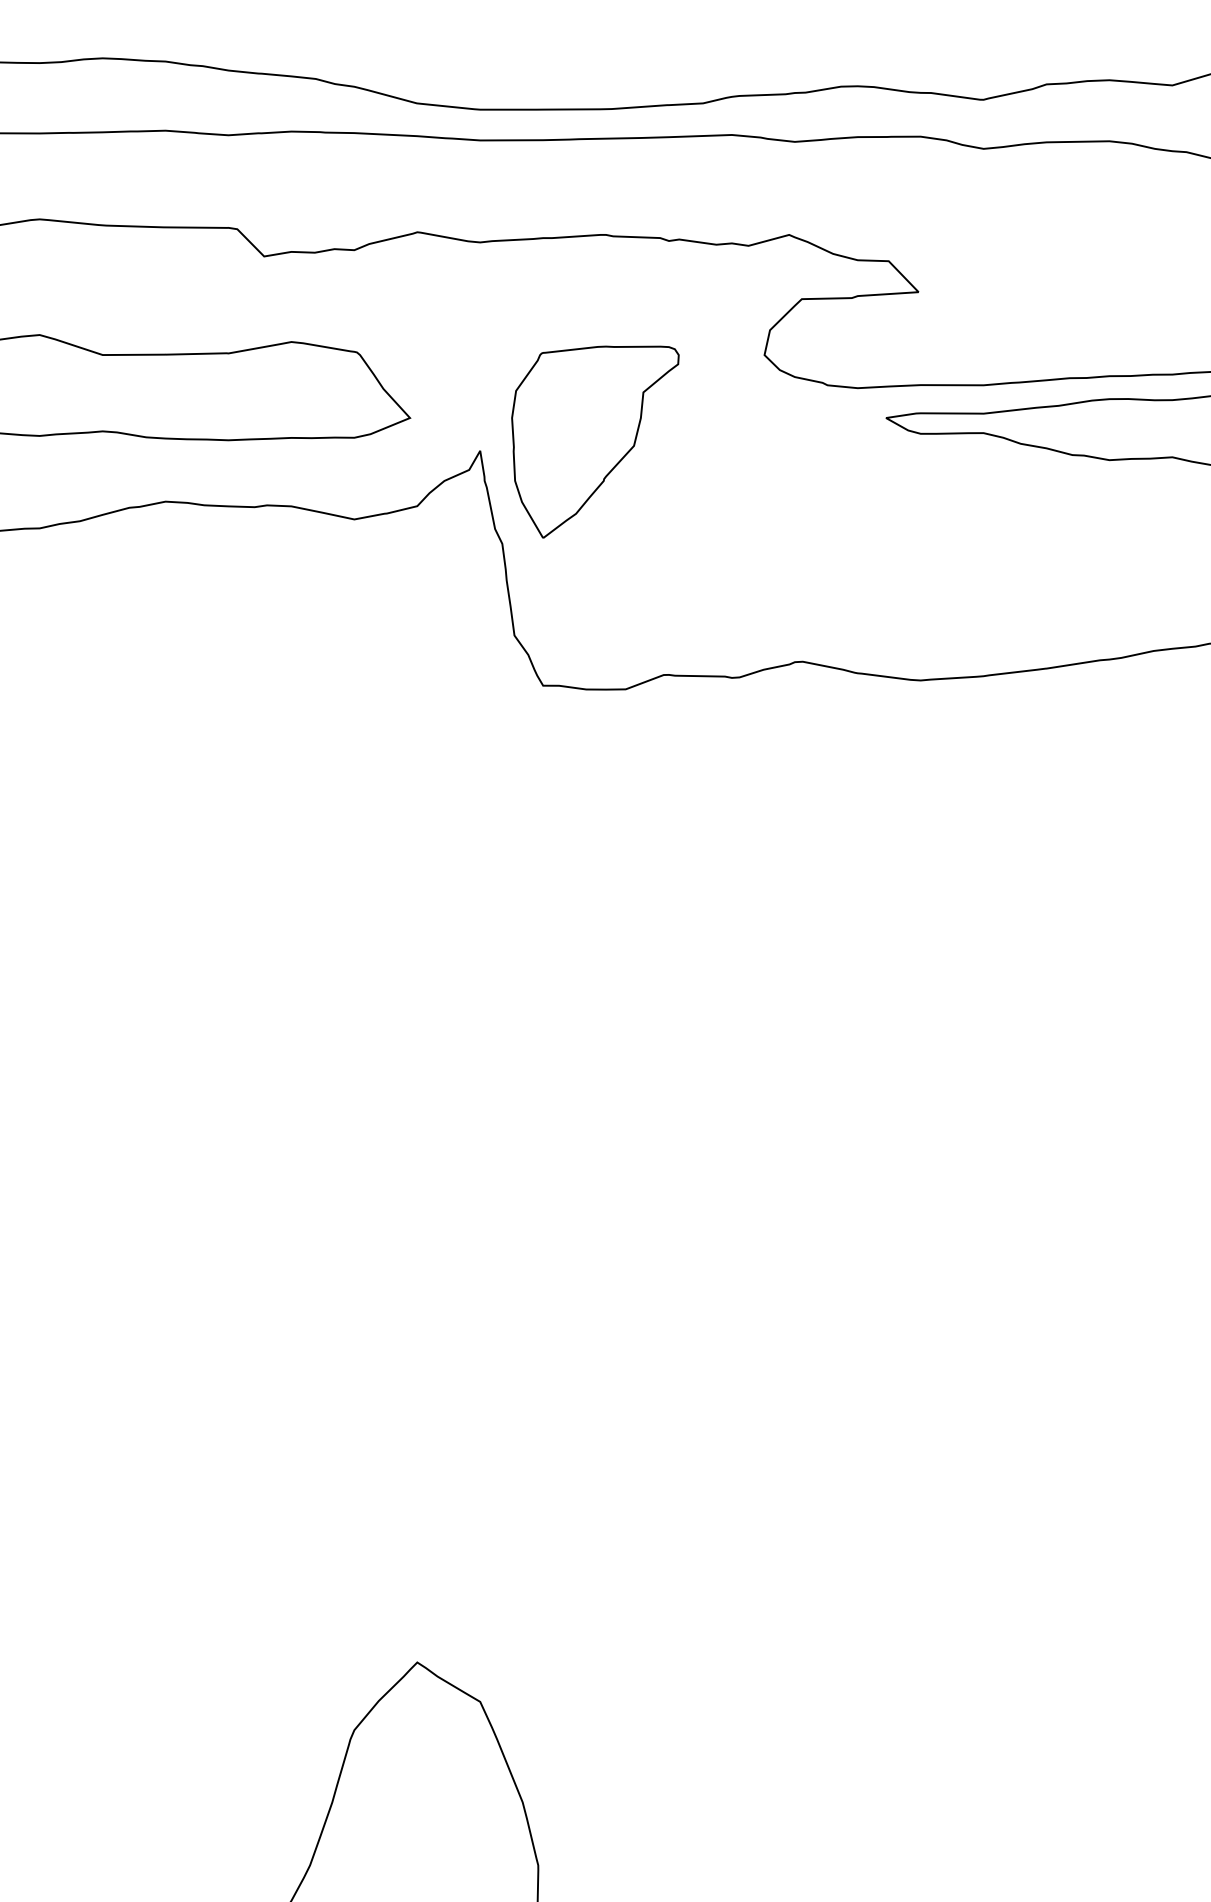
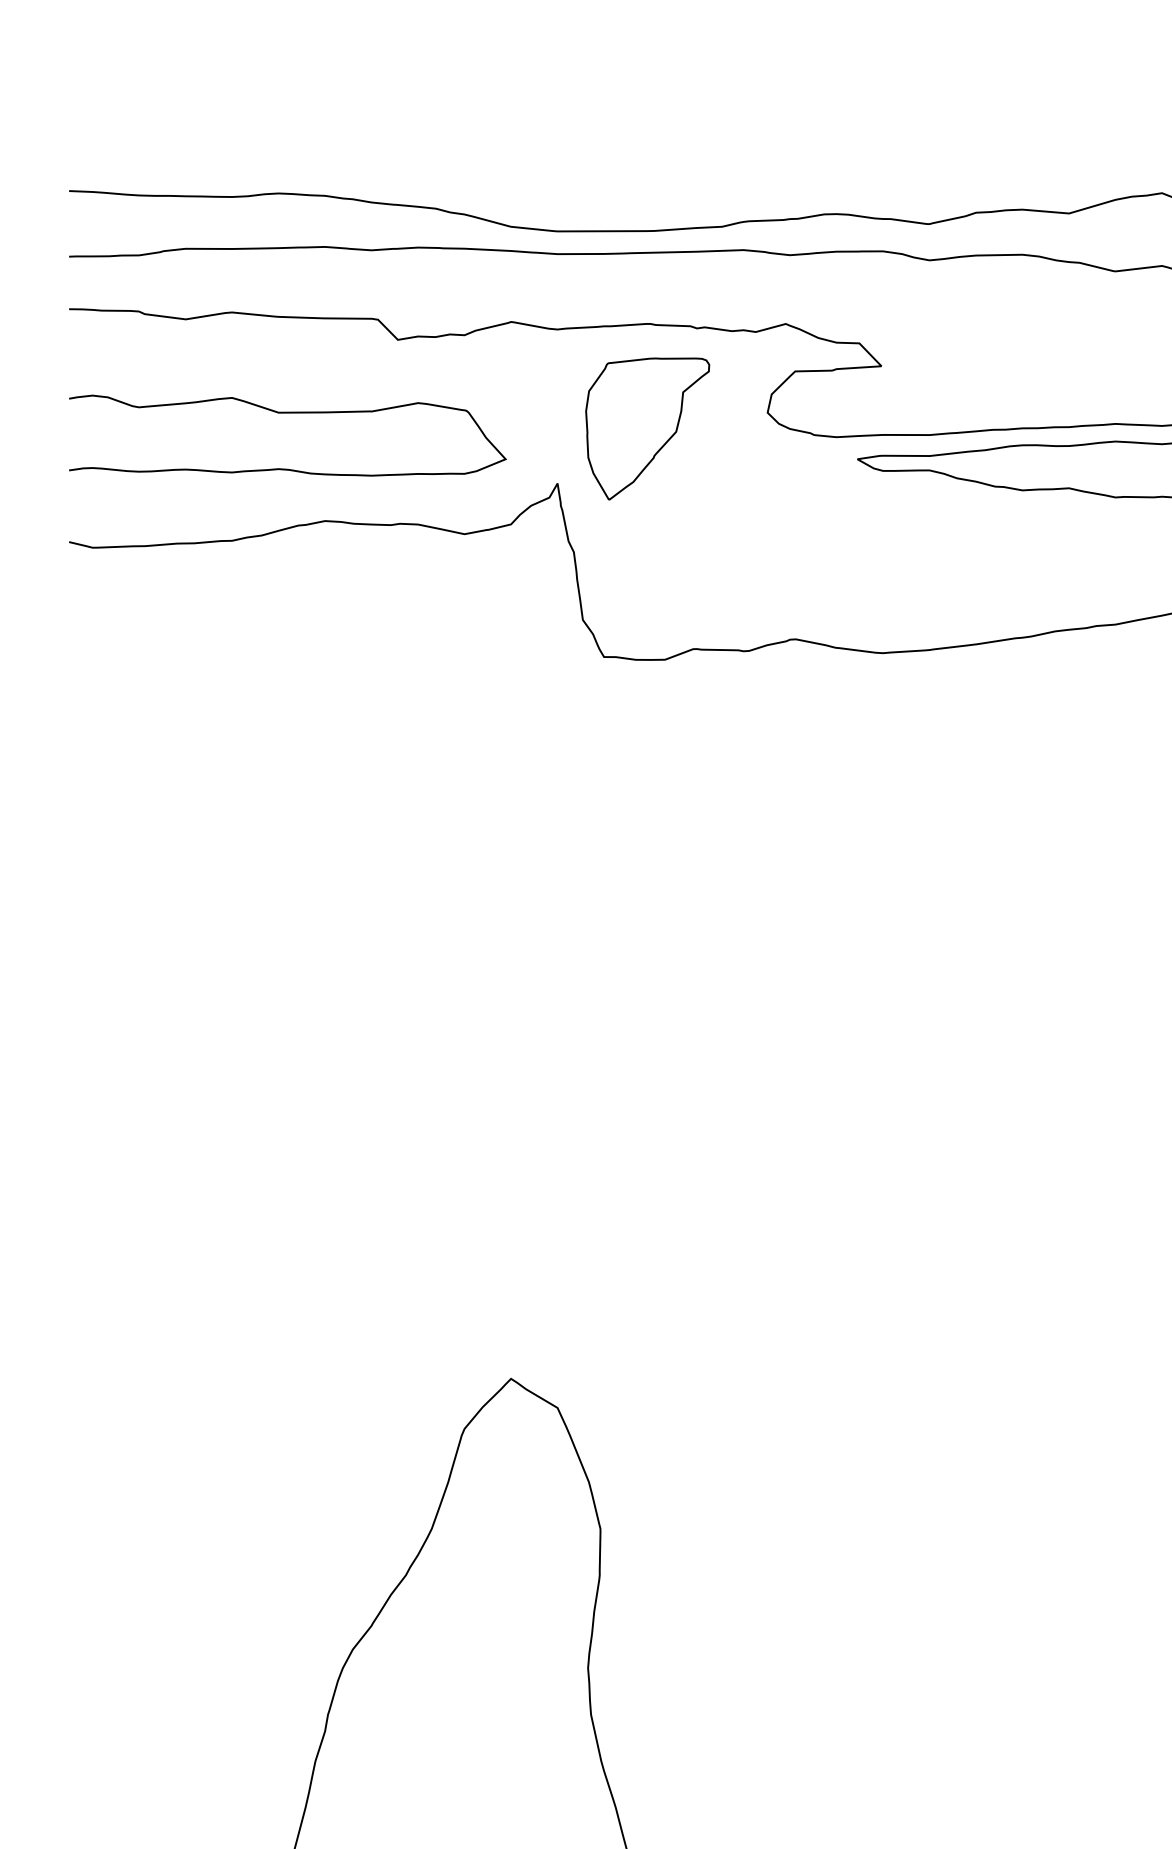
part: (595, 441) -> (647, 428), moved

